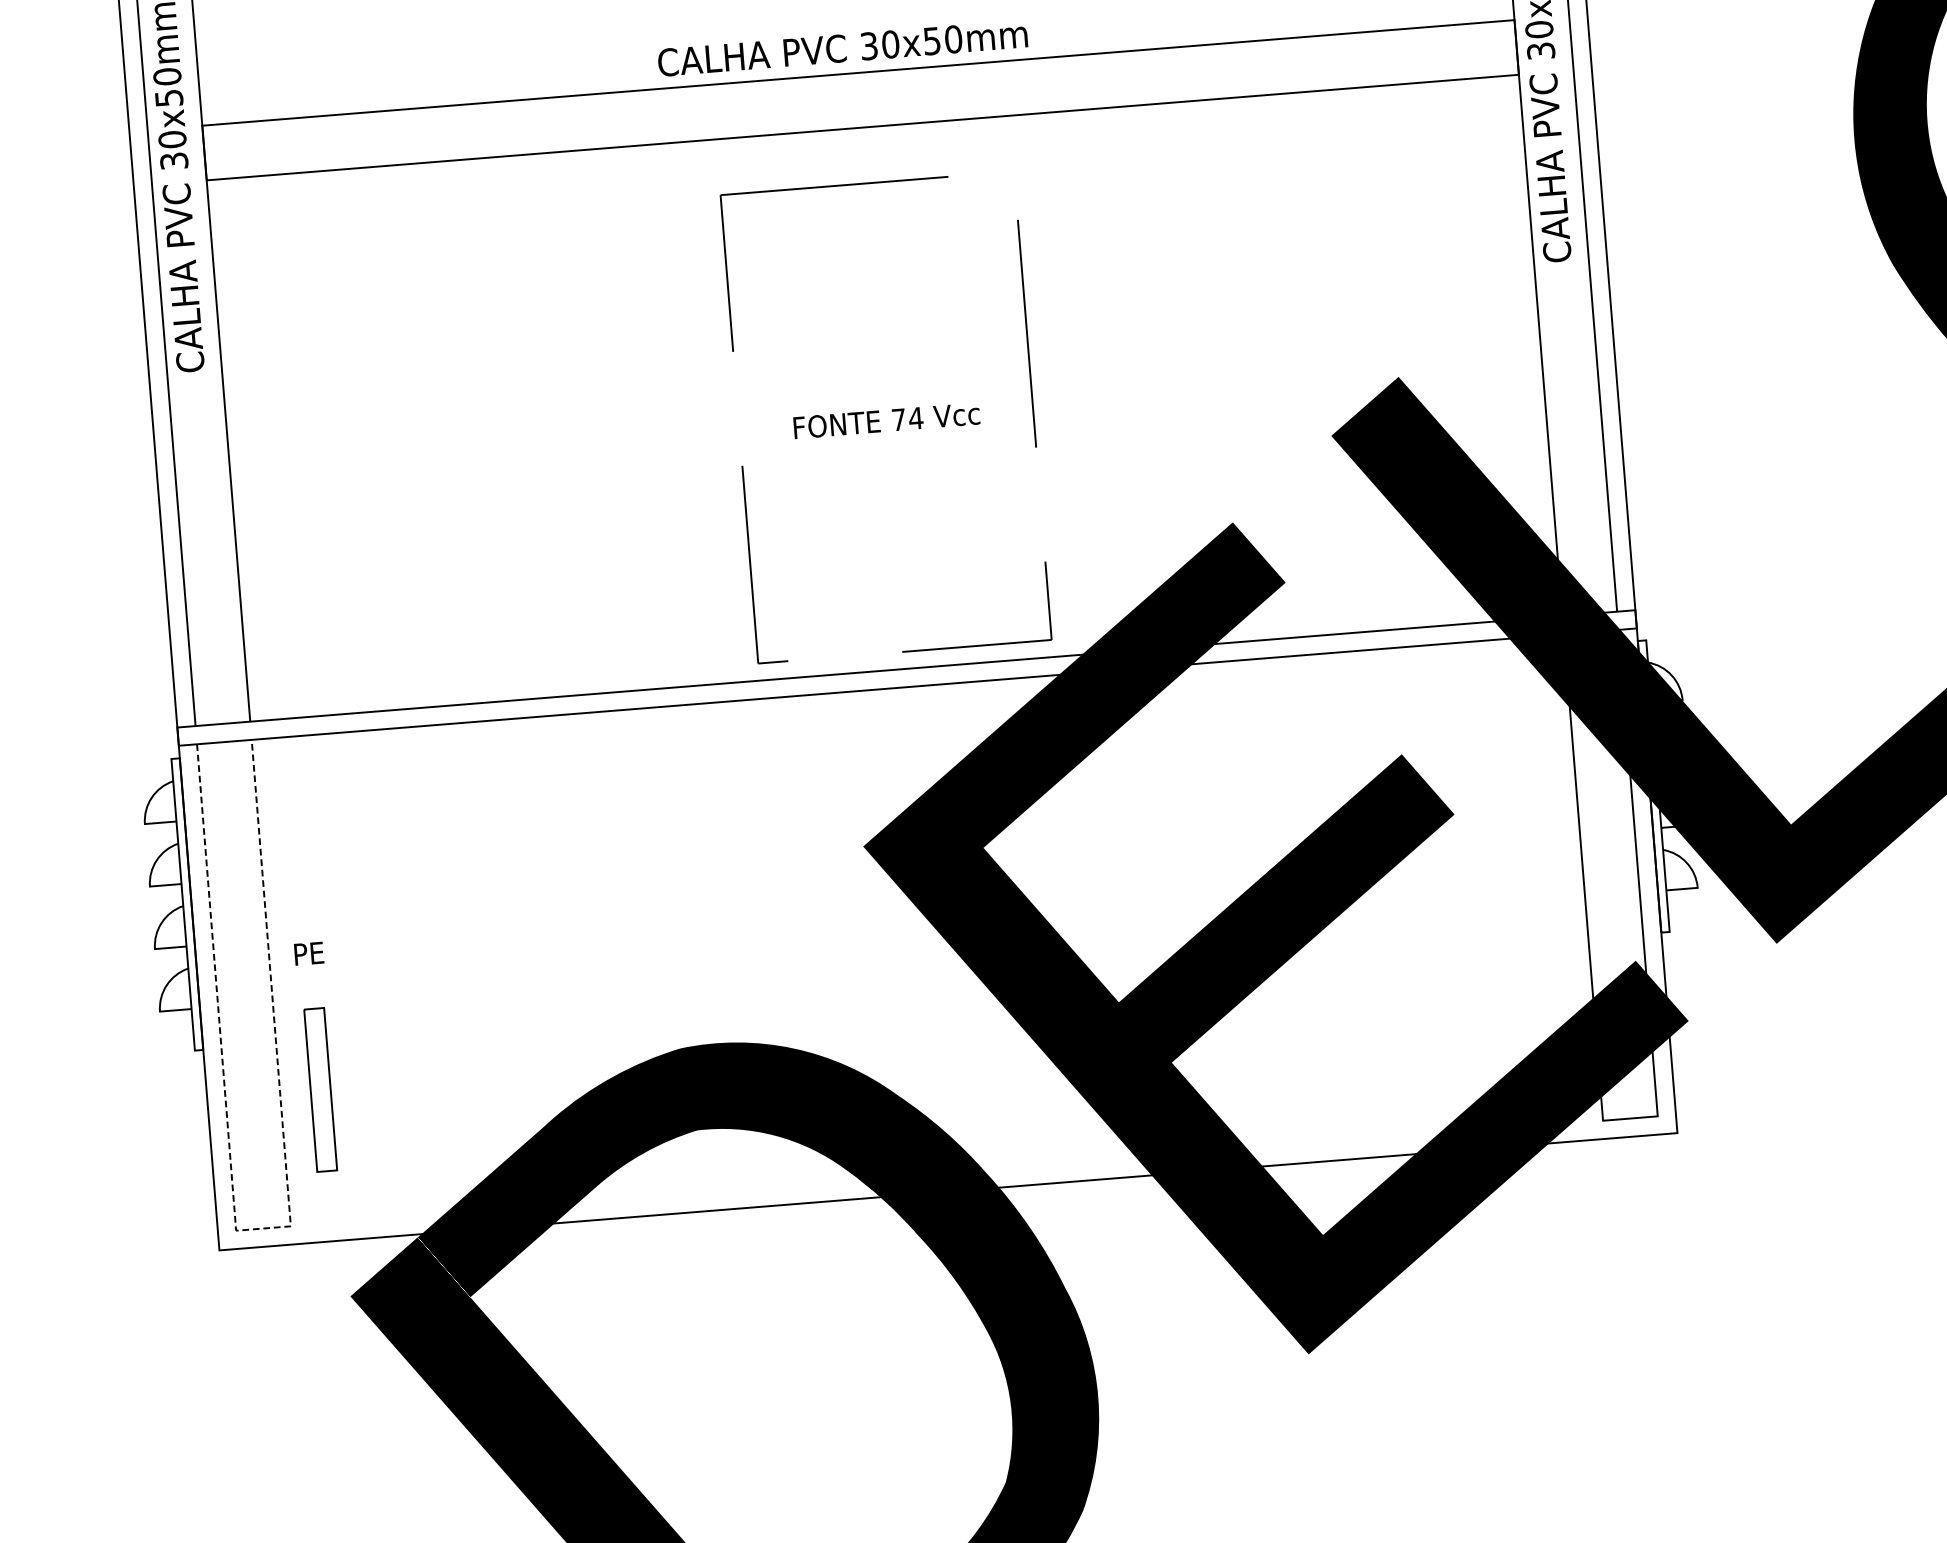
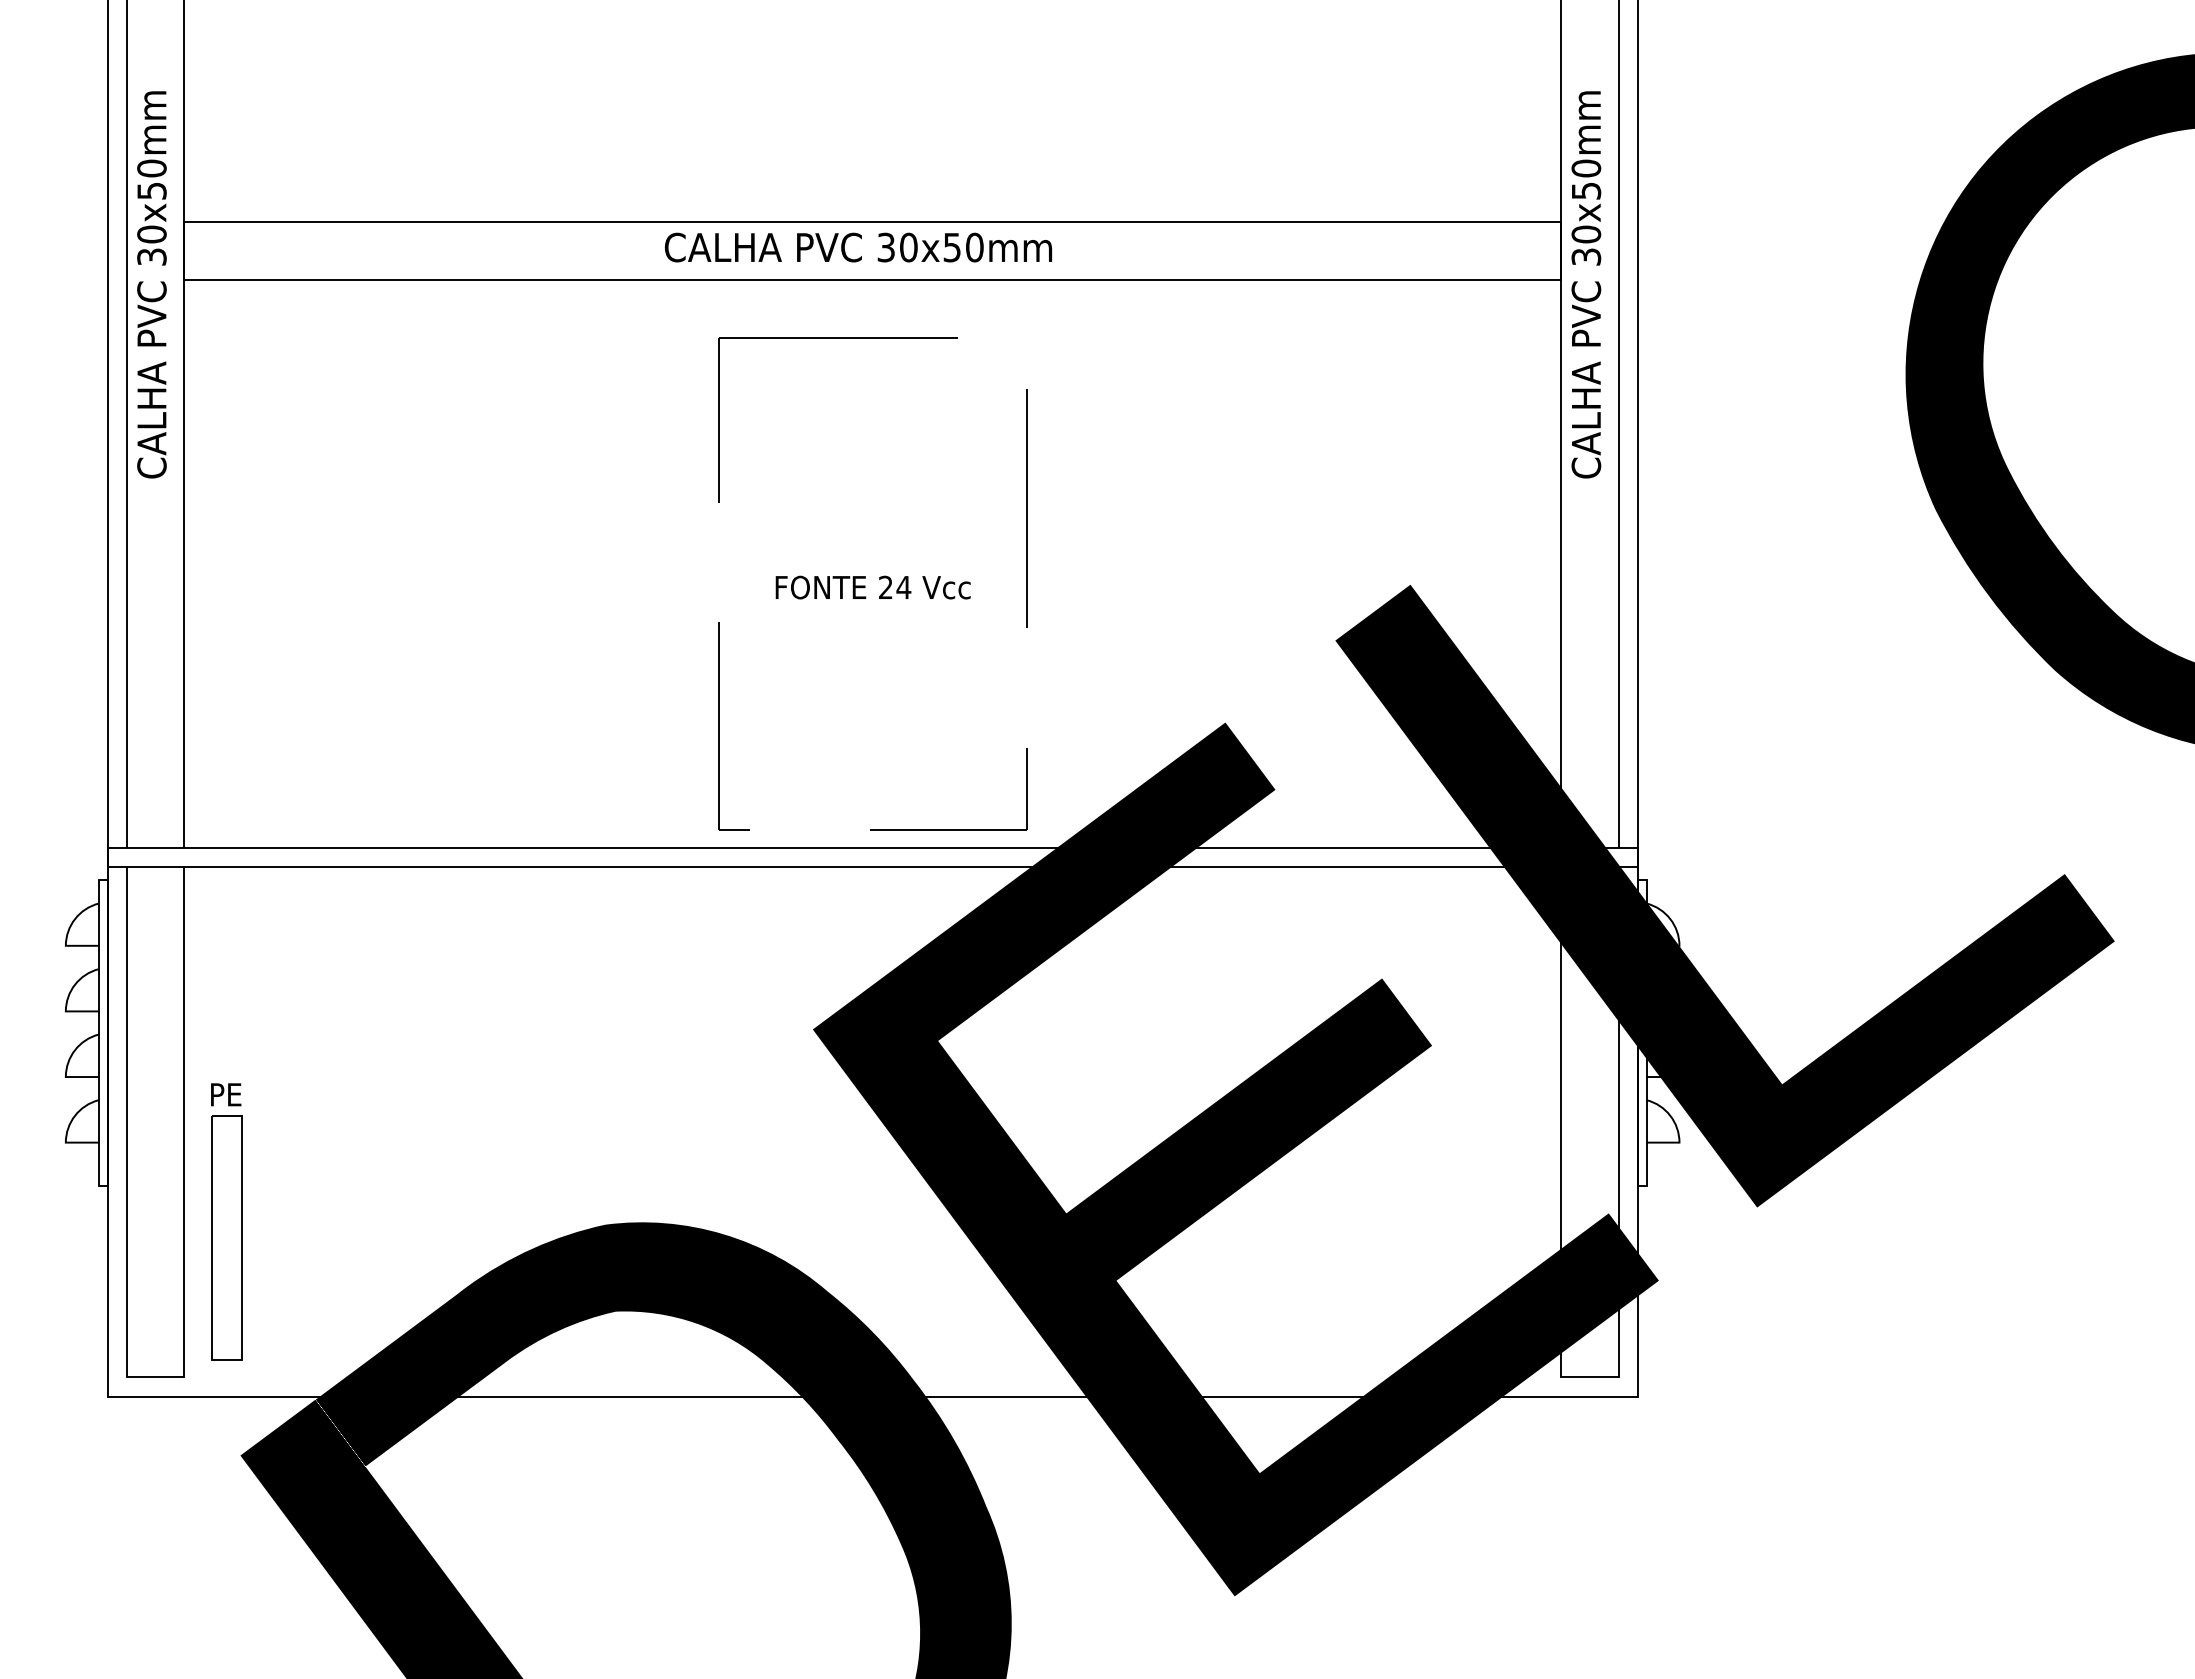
text: (842, 48) -> (858, 247), moved
text: (898, 418) -> (885, 586), 74 -> 24
part: (320, 1089) -> (226, 1237), size x1.43
line: (263, 1228) -> (155, 1377), dashed -> solid

